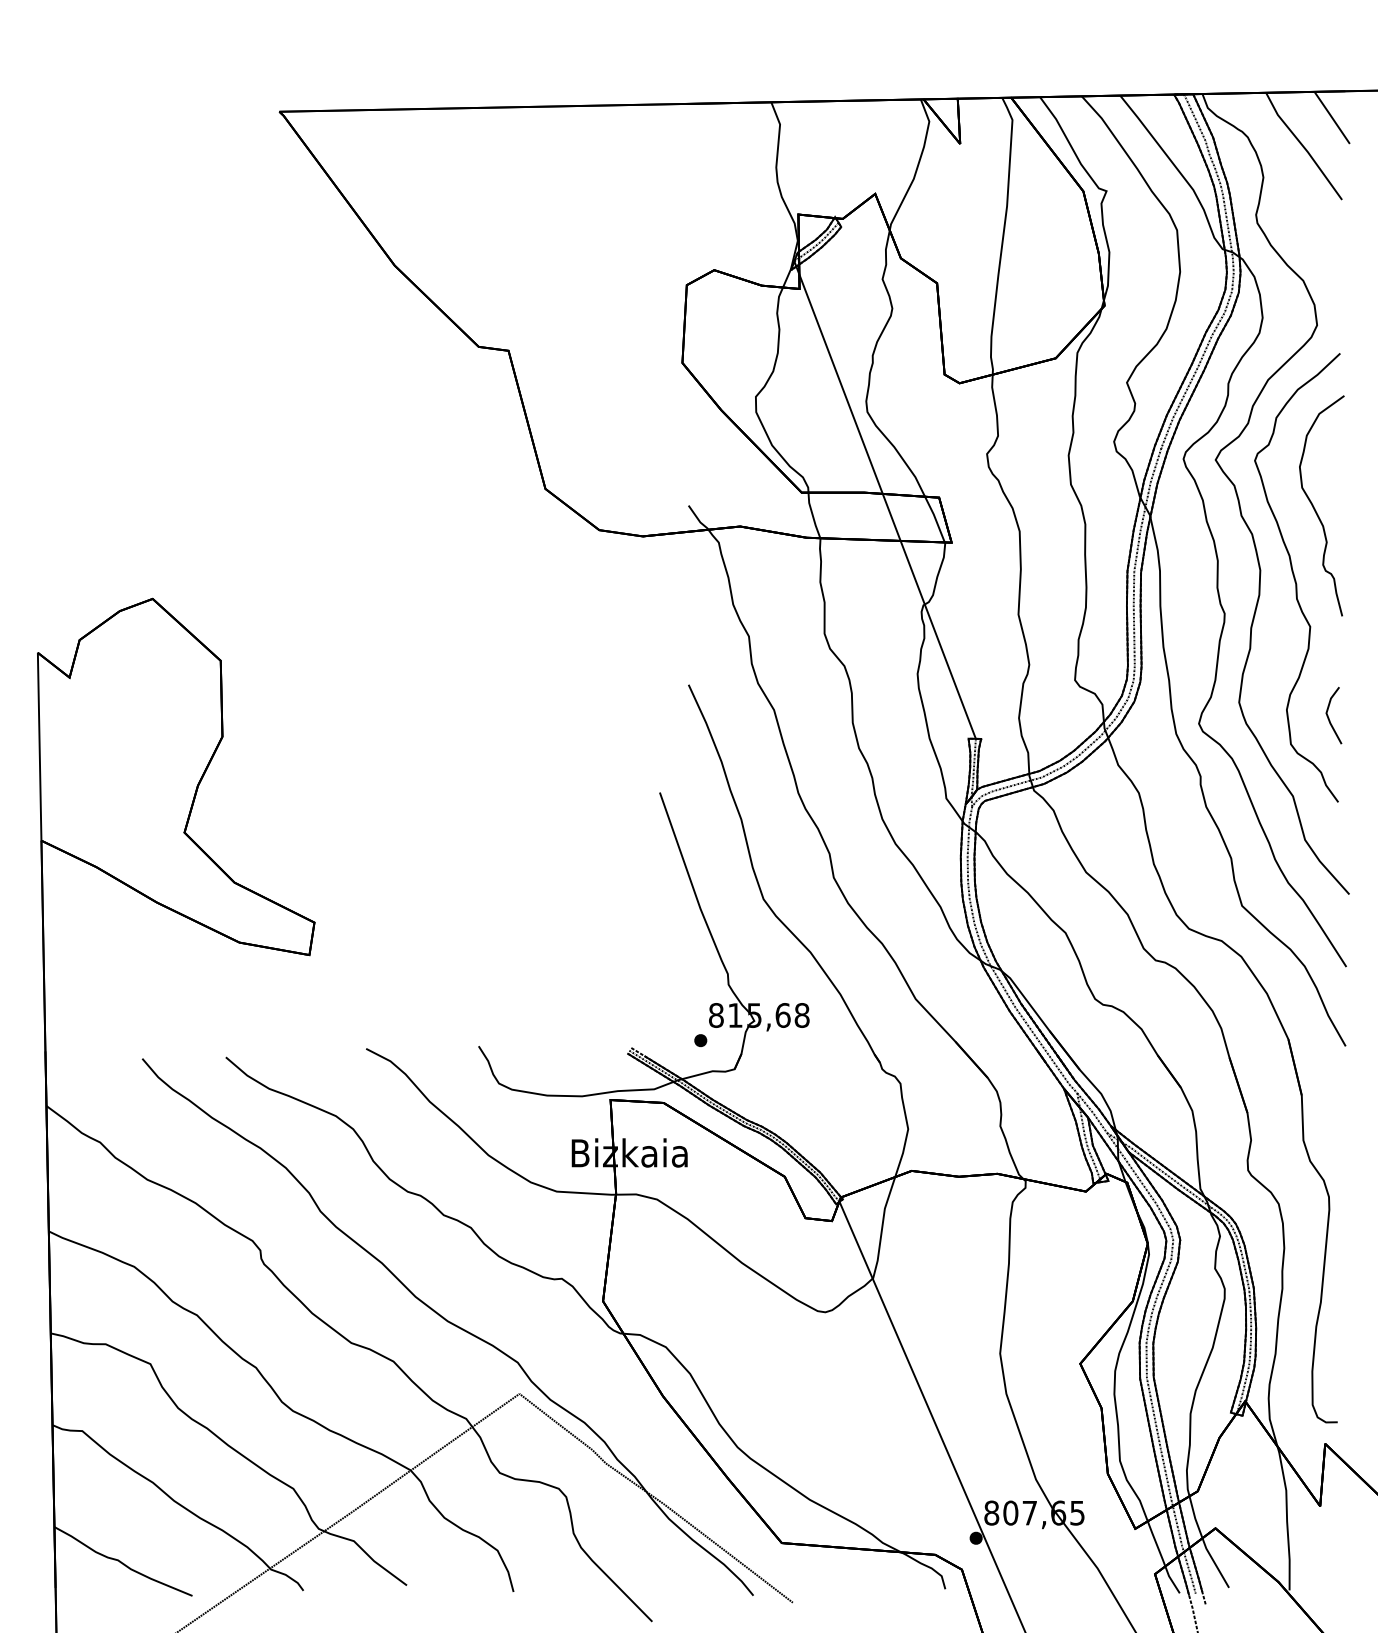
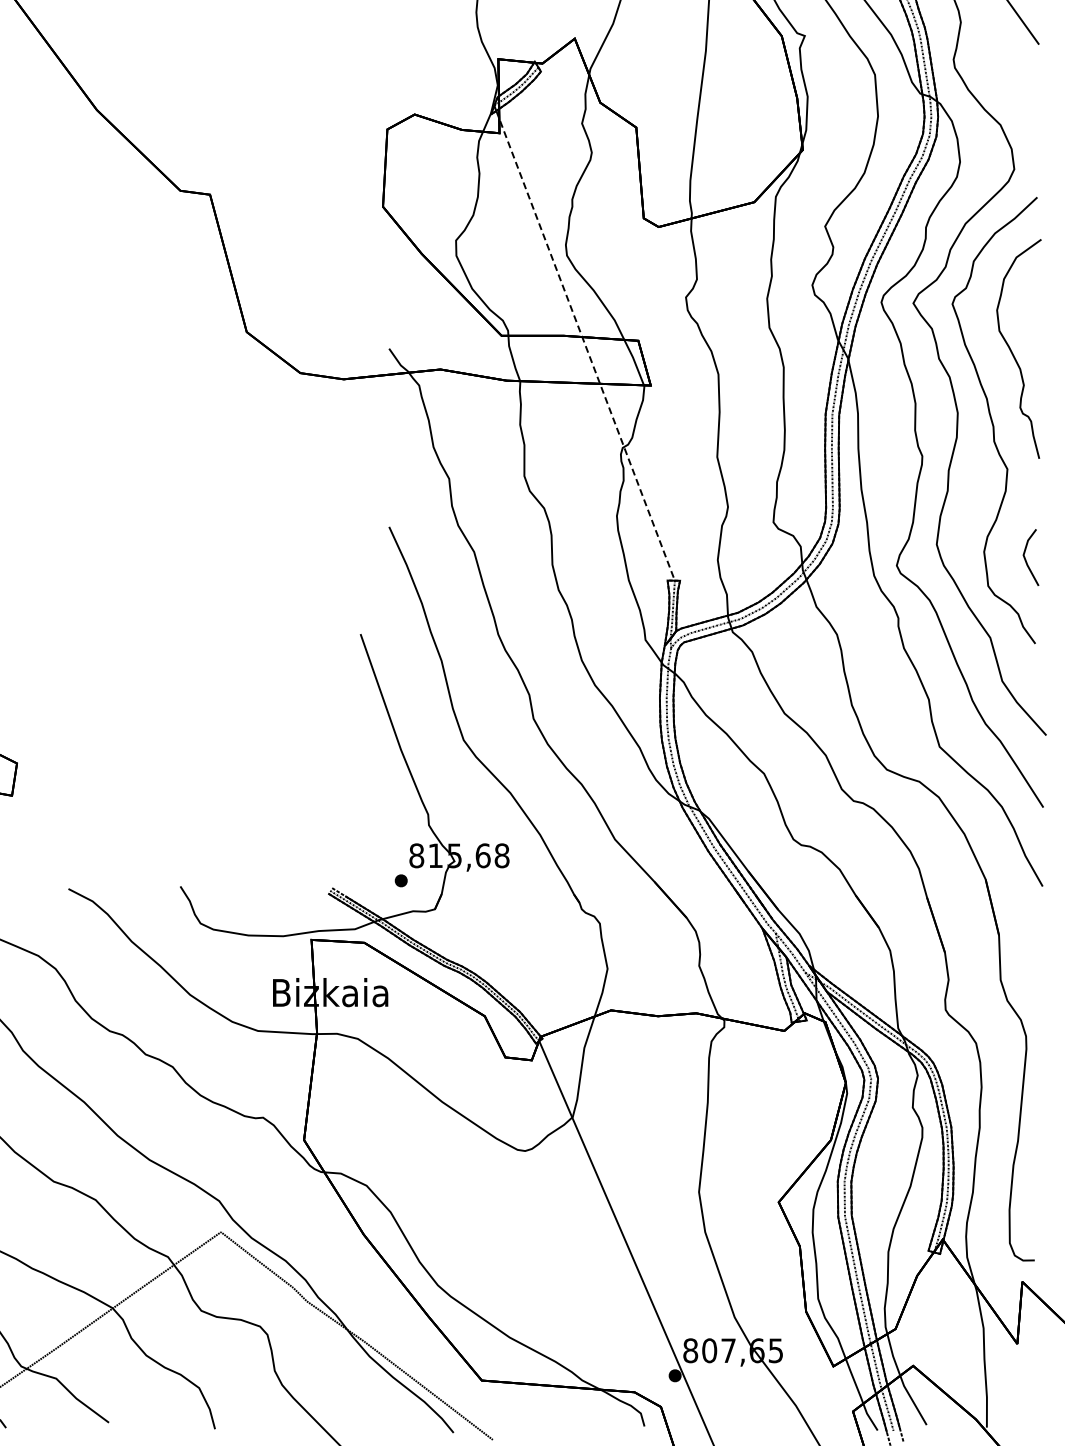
line: (886, 502) -> (585, 345), solid -> dashed

